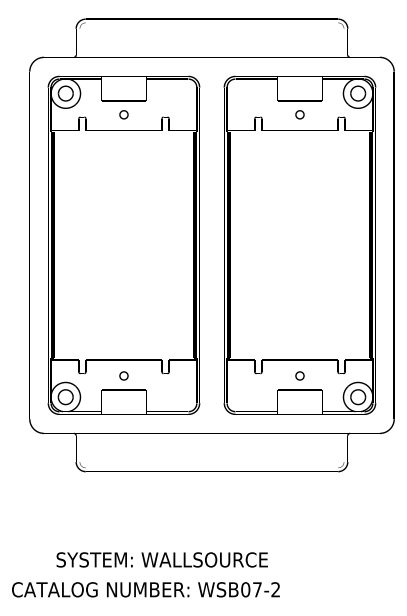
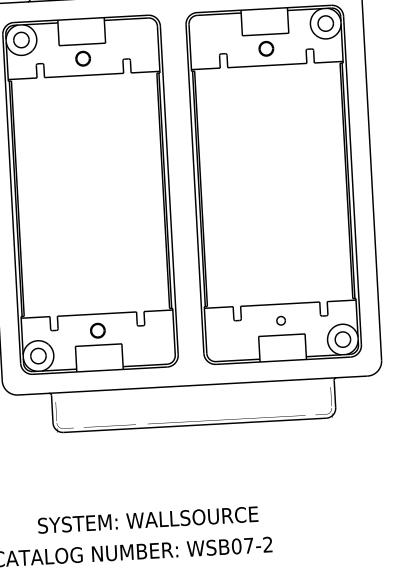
part: (123, 114) -> (82, 58), size x1.6
part: (299, 114) -> (265, 48), size x1.6
part: (123, 375) -> (97, 330), size x1.6

